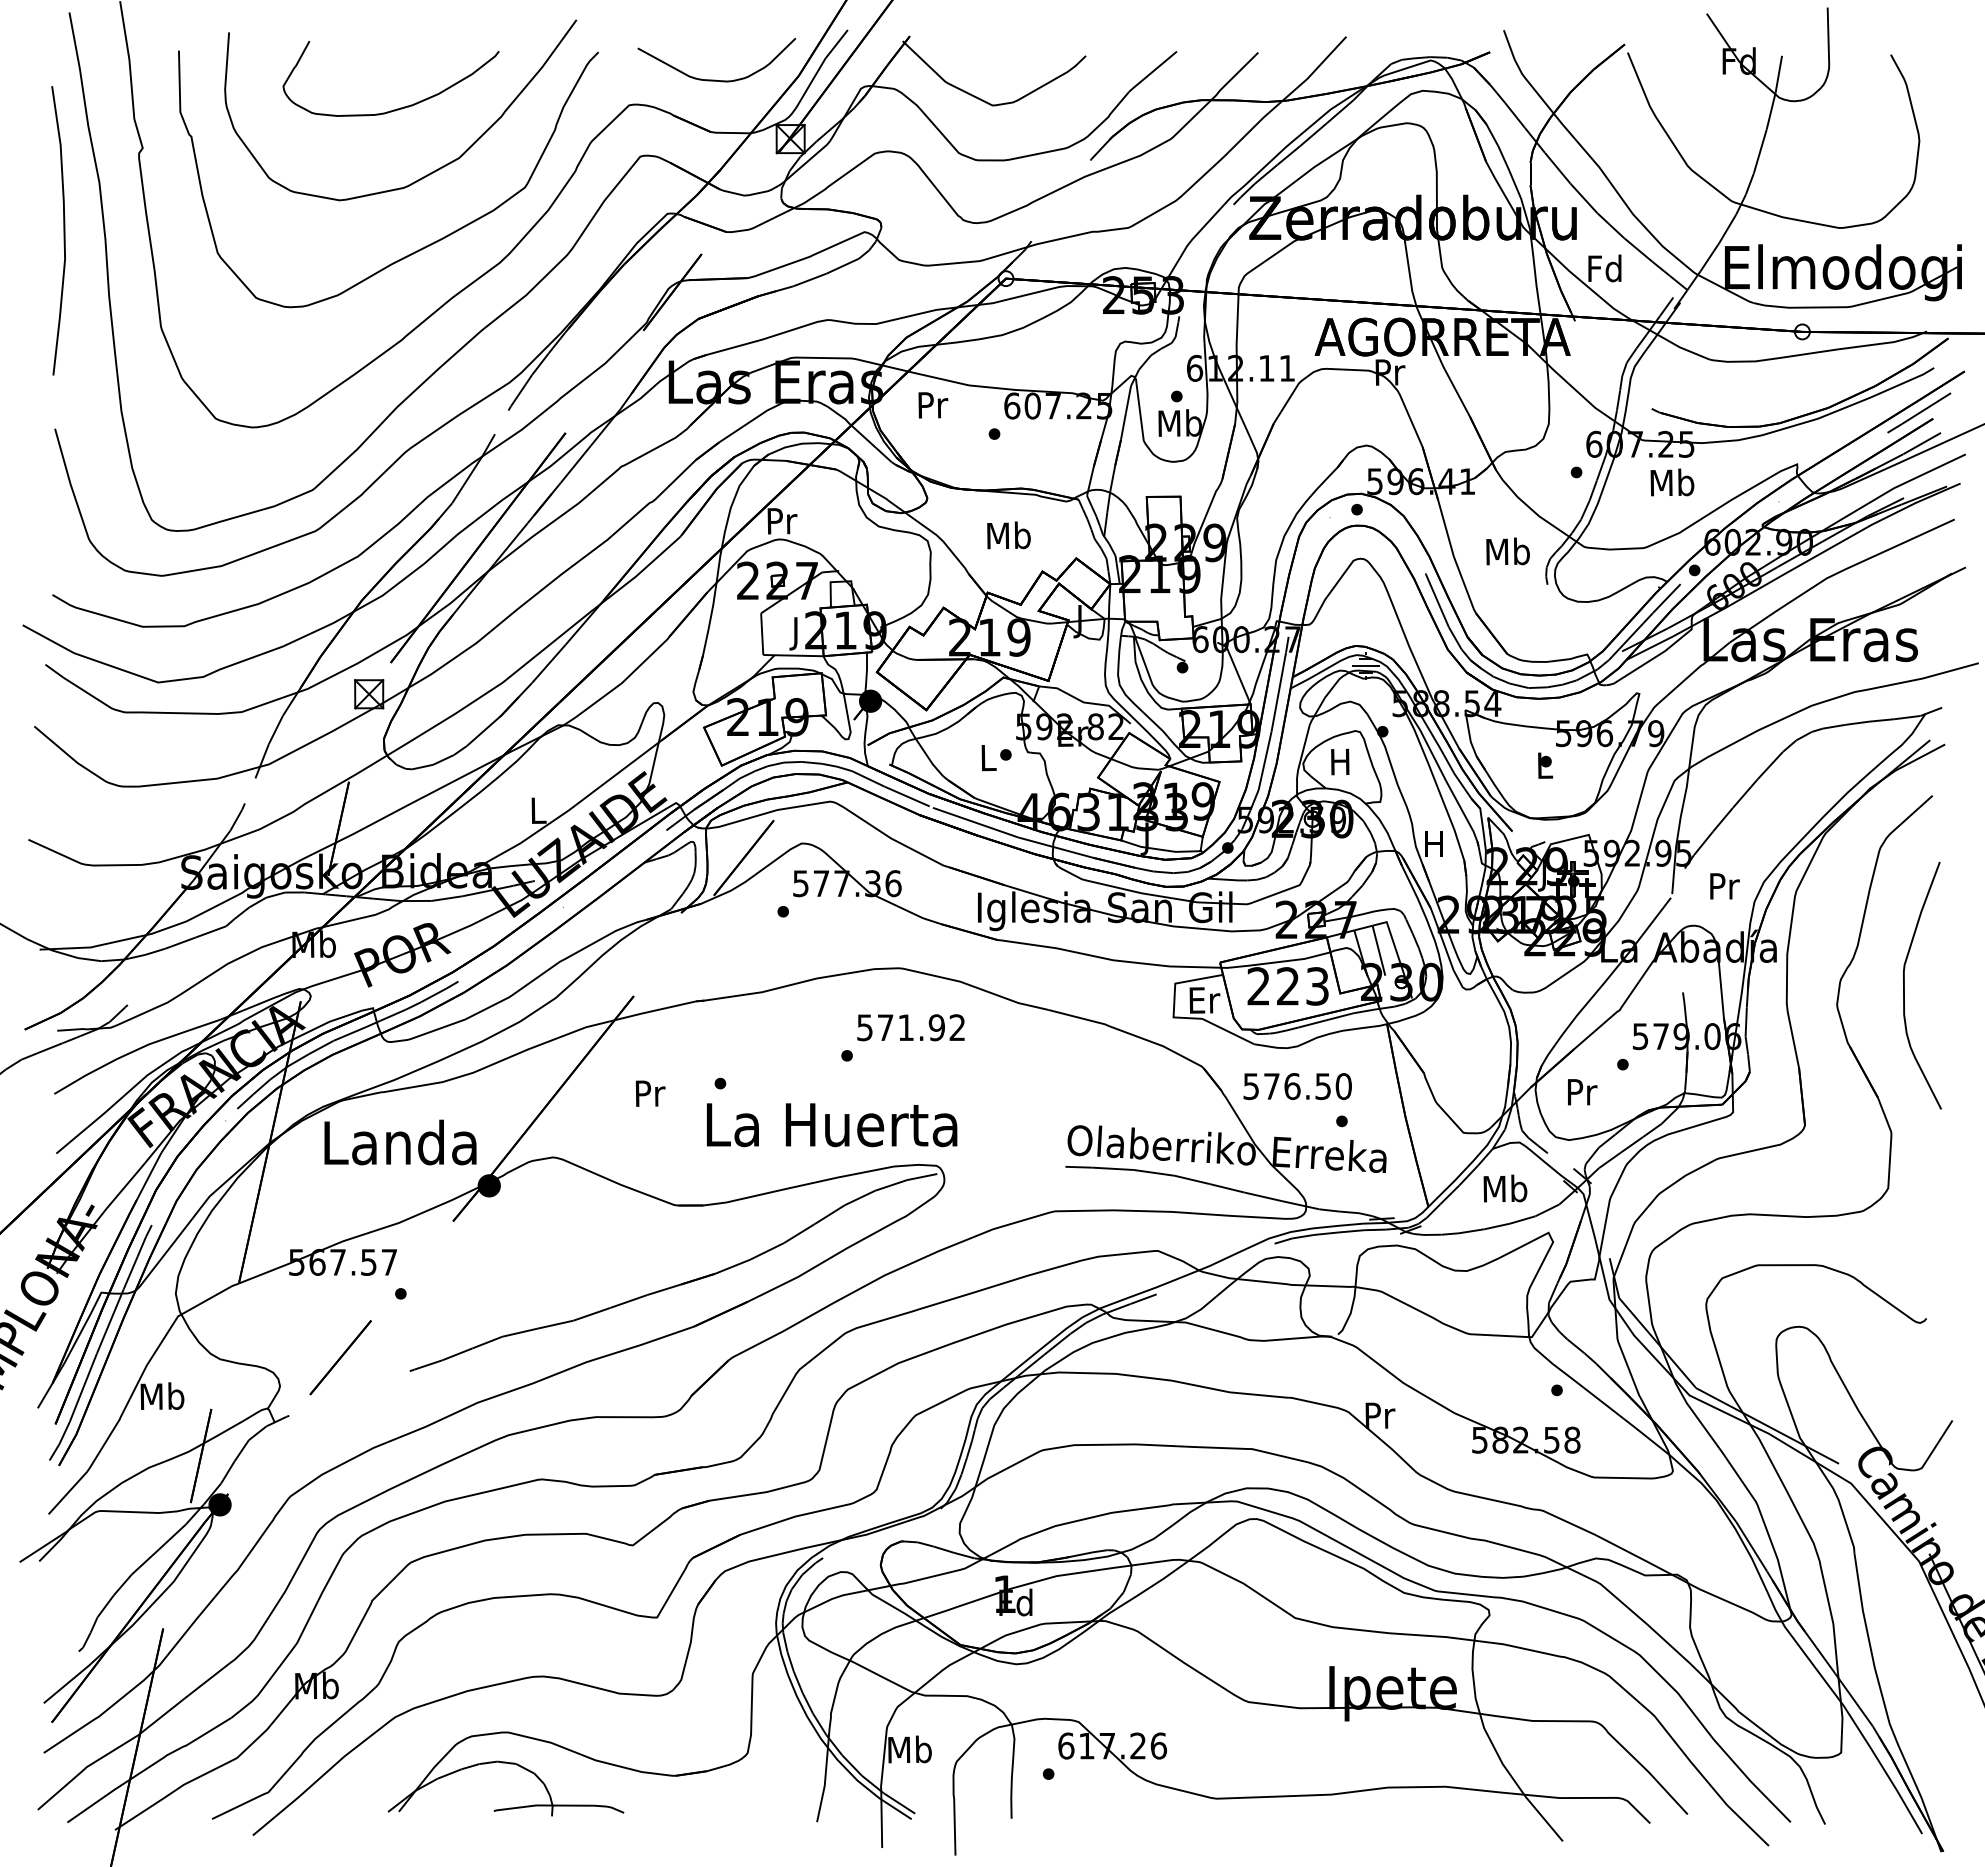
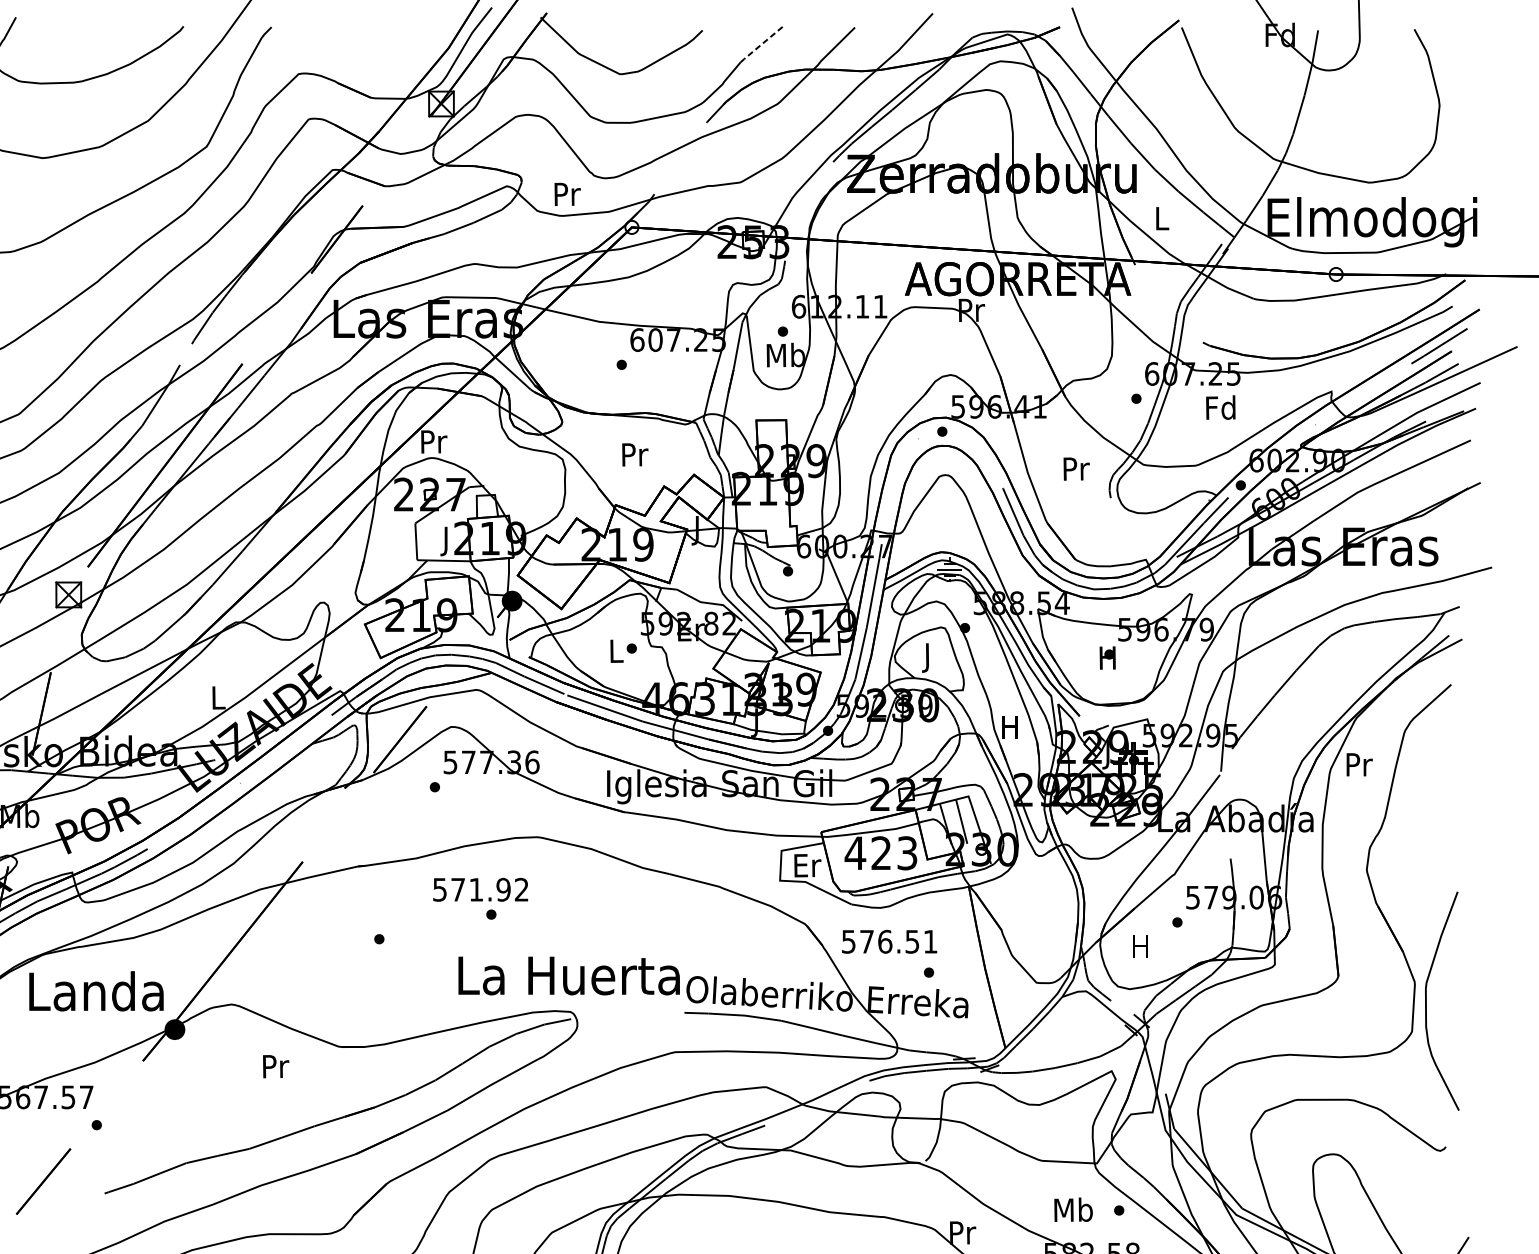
line: (1152, 71) -> (761, 44), solid -> dashed
curve: (715, 79) -> (375, 51), removed
text: (1604, 268) -> (1161, 218), Fd -> L
text: (933, 405) -> (567, 194), moved
text: (1672, 482) -> (1221, 407), Mb -> Fd
text: (1008, 535) -> (634, 454), Mb -> Pr
text: (1507, 551) -> (1075, 468), Mb -> Pr
text: (1340, 765) -> (927, 657), H -> J
text: (1544, 765) -> (1108, 657), L -> H
text: (1724, 886) -> (1359, 764), moved
curve: (1904, 985) -> (1426, 1001), moved
text: (1258, 986) -> (855, 853), 223 -> 423
text: (910, 1027) -> (480, 889), moved
text: (1343, 1086) -> (930, 941), 576.50 -> 576.51
text: (1582, 1092) -> (1141, 947), Pr -> H
text: (650, 1093) -> (275, 1066), moved
text: (832, 1125) -> (569, 976), moved
text: (1505, 1188) -> (1073, 1209), moved

